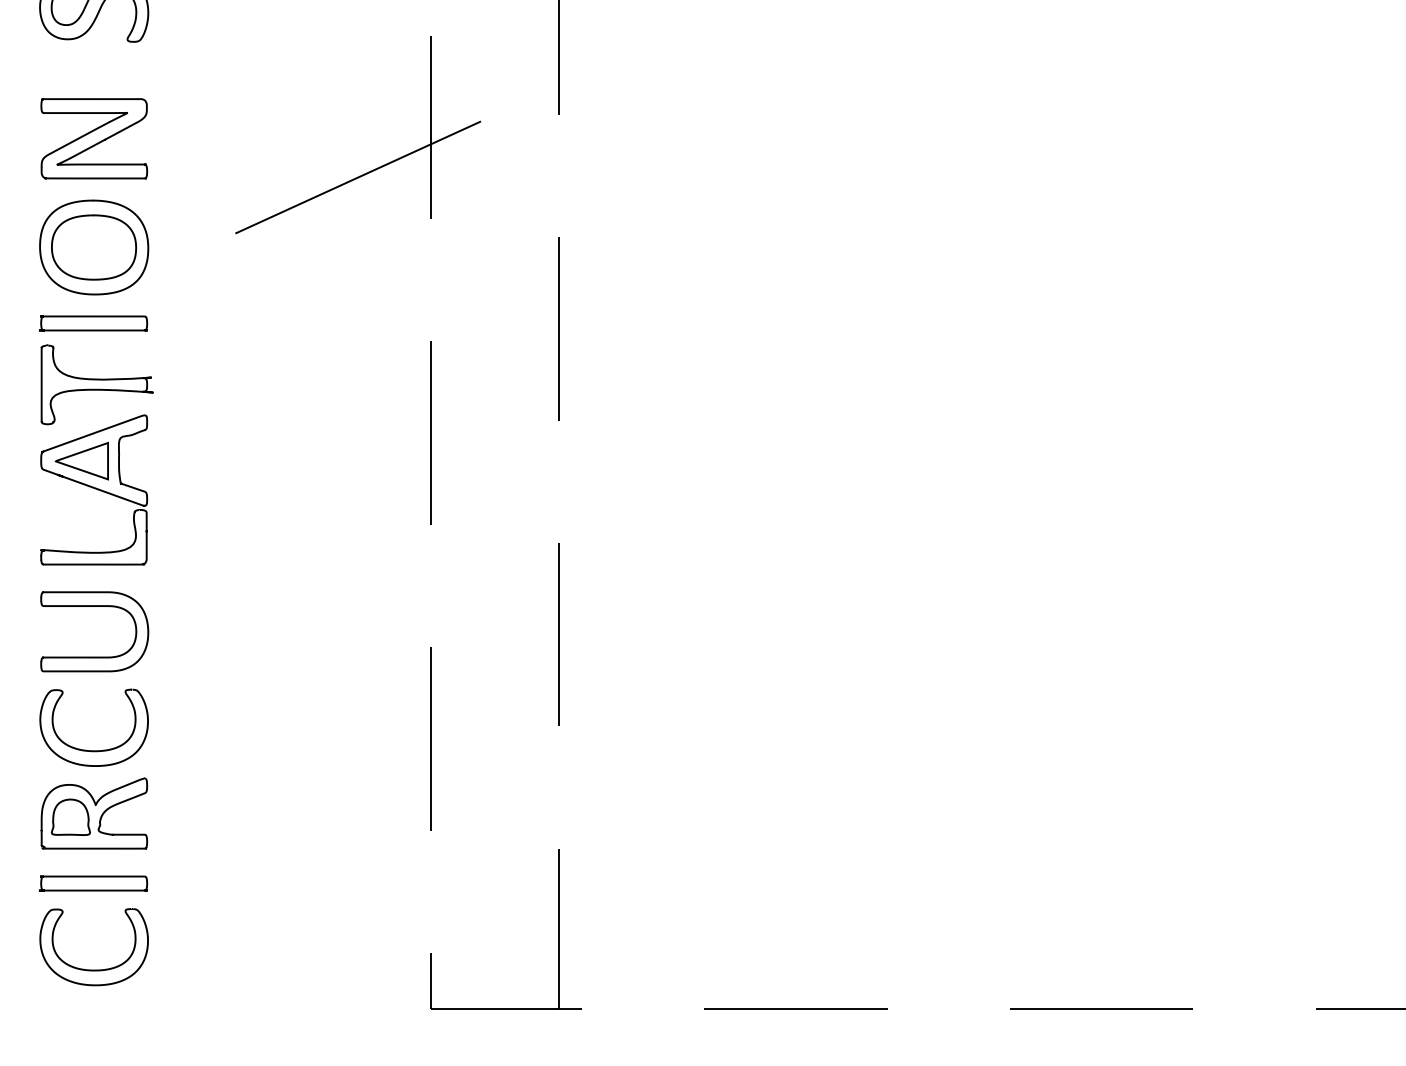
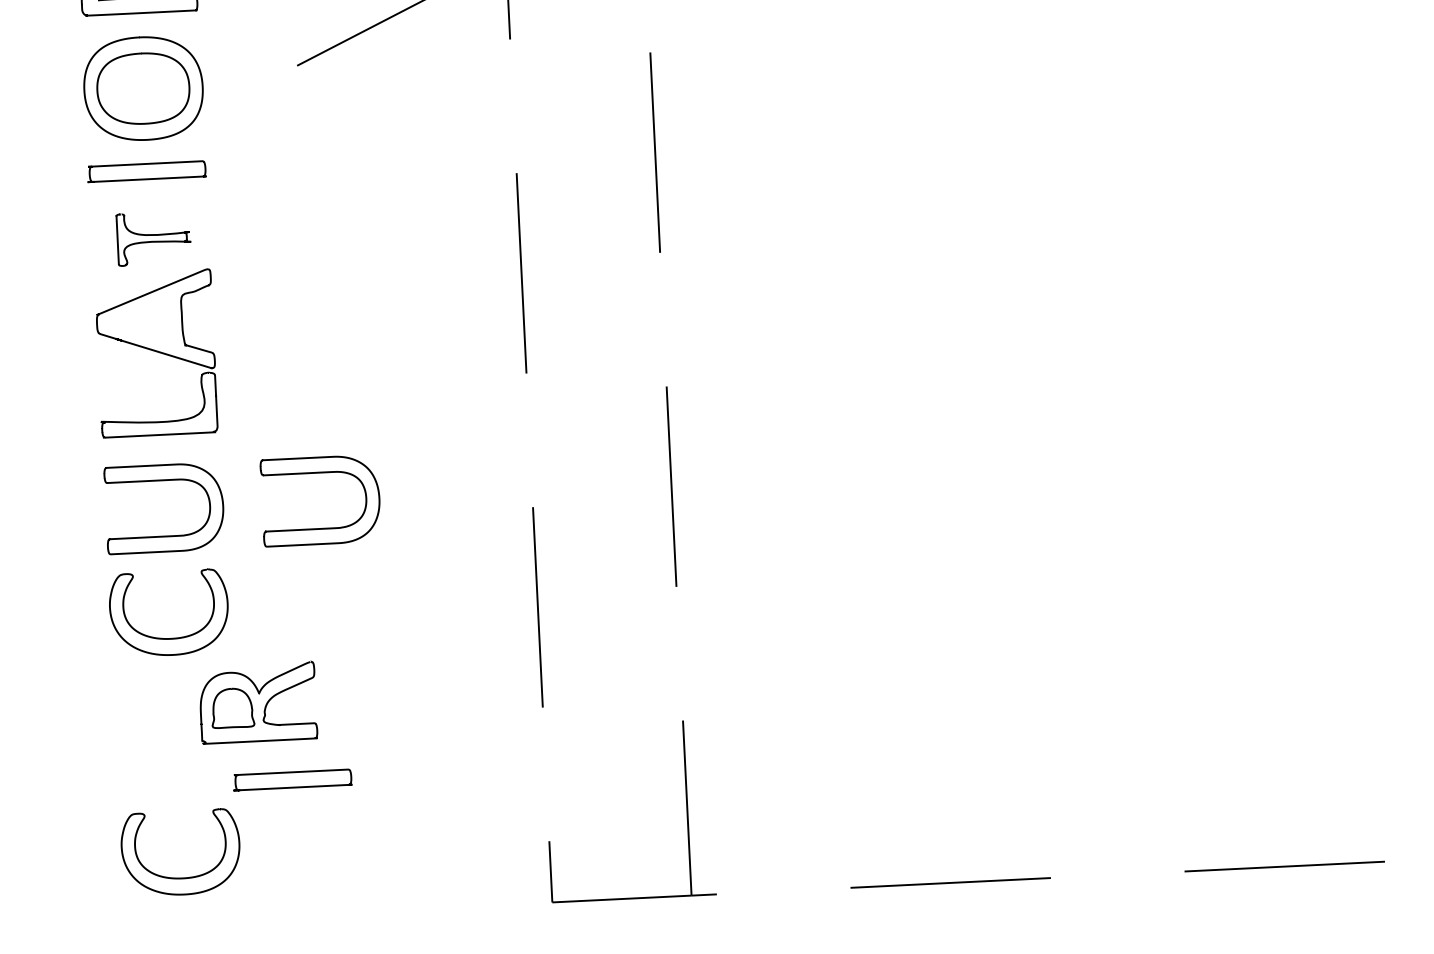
part: (96, 384) -> (153, 238), size x0.6
part: (81, 460) -> (141, 321), removed
part: (237, 606) -> (319, 473), added
part: (94, 813) -> (258, 702), moved
part: (93, 883) -> (292, 779), moved

